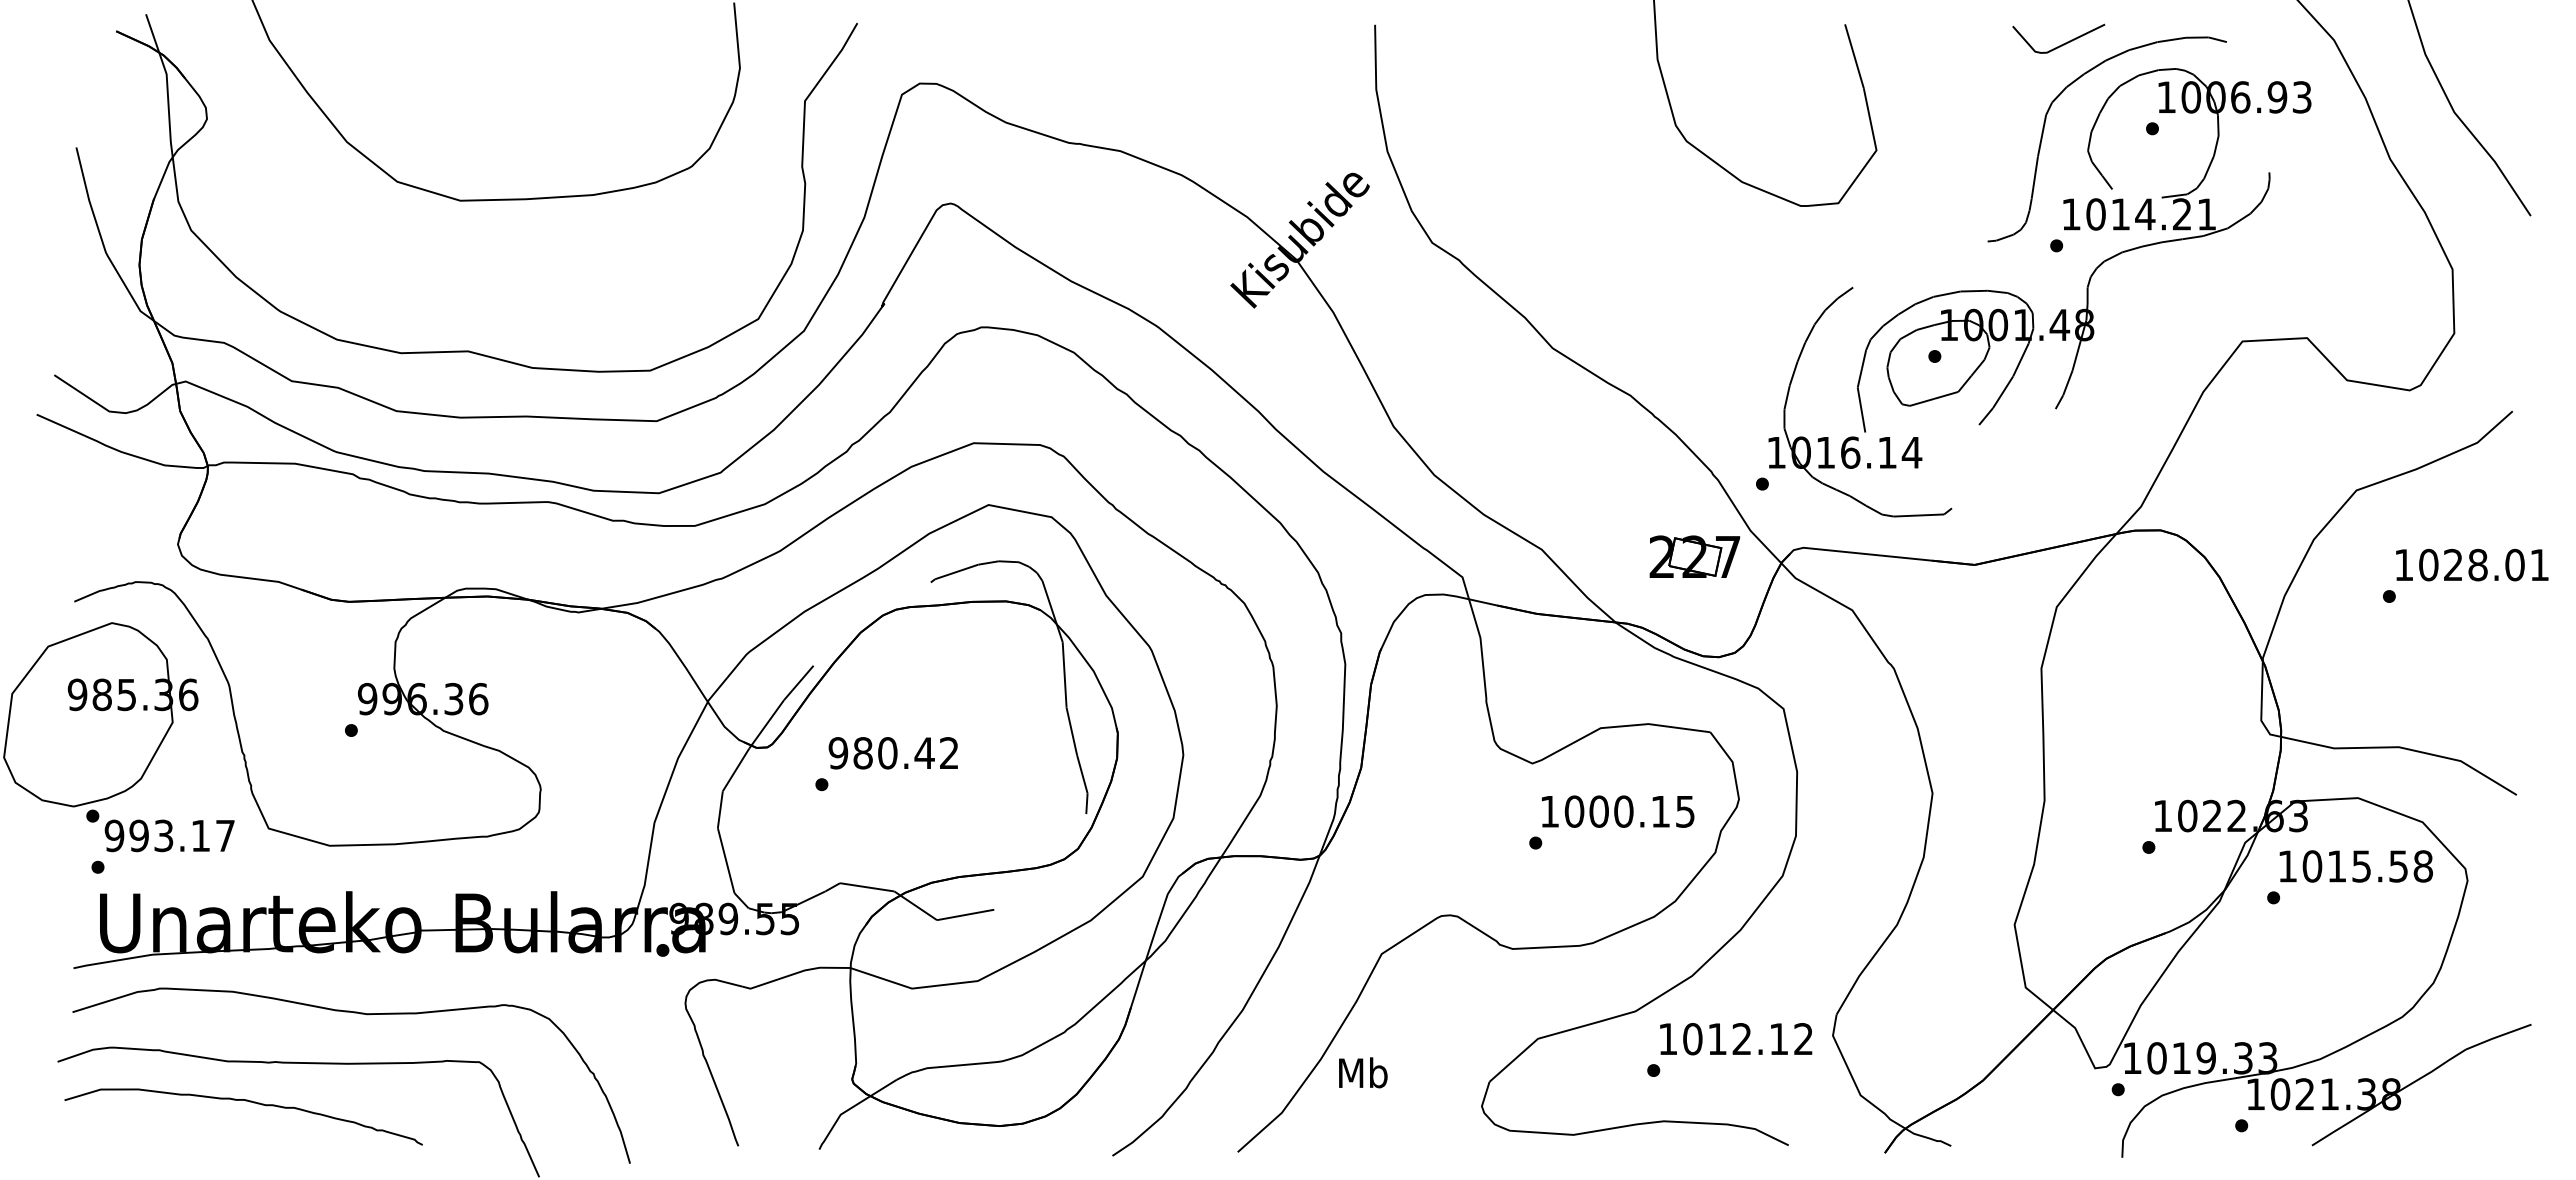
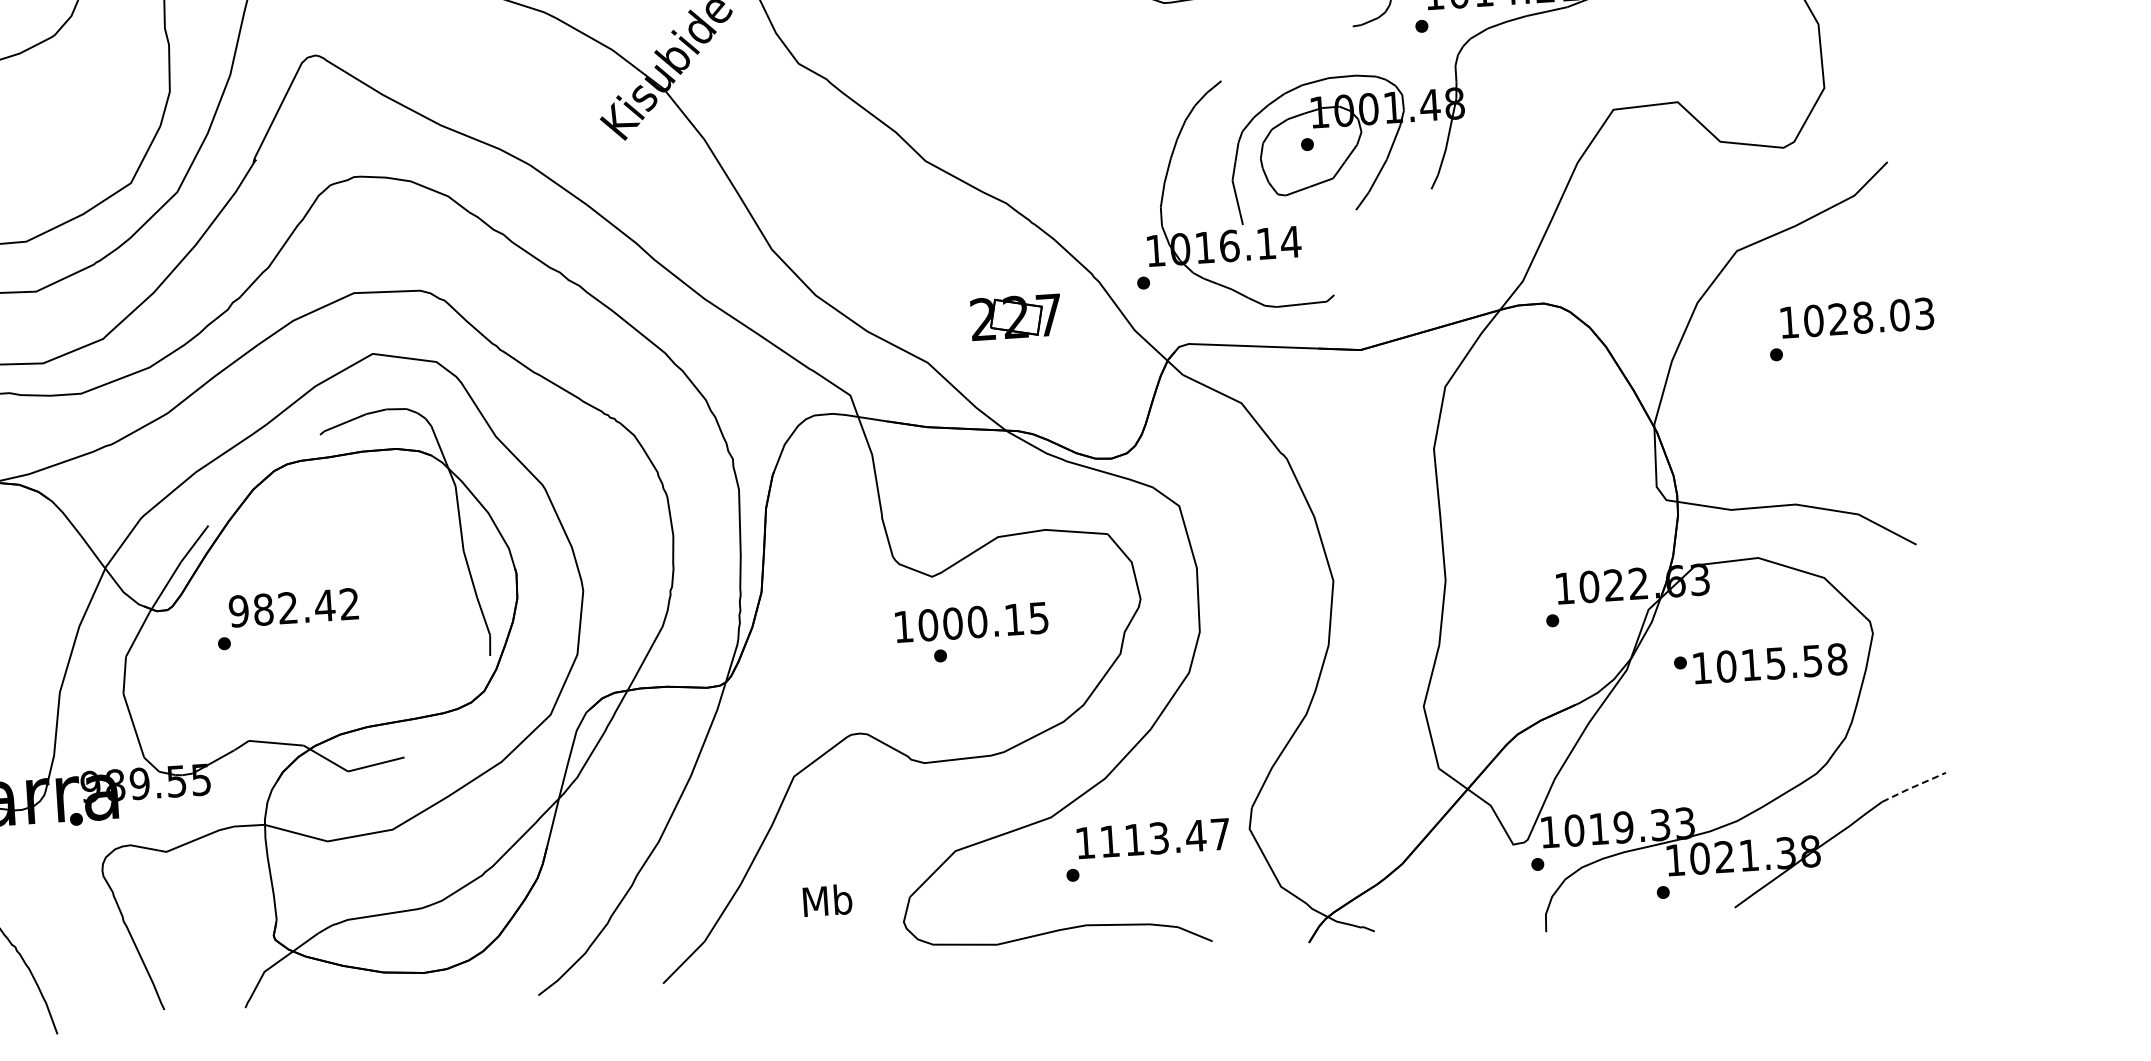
part: (1694, 556) -> (1015, 316), moved
text: (2539, 564) -> (1924, 313), 1028.01 -> 1028.03
text: (887, 753) -> (287, 608), 980.42 -> 982.42
text: (1618, 811) -> (972, 622), moved
text: (2355, 866) -> (1769, 663), moved
line: (2497, 1036) -> (1912, 786), solid -> dashed
text: (1747, 1039) -> (1164, 838), 1012.12 -> 1113.47
text: (1363, 1072) -> (827, 900), moved

